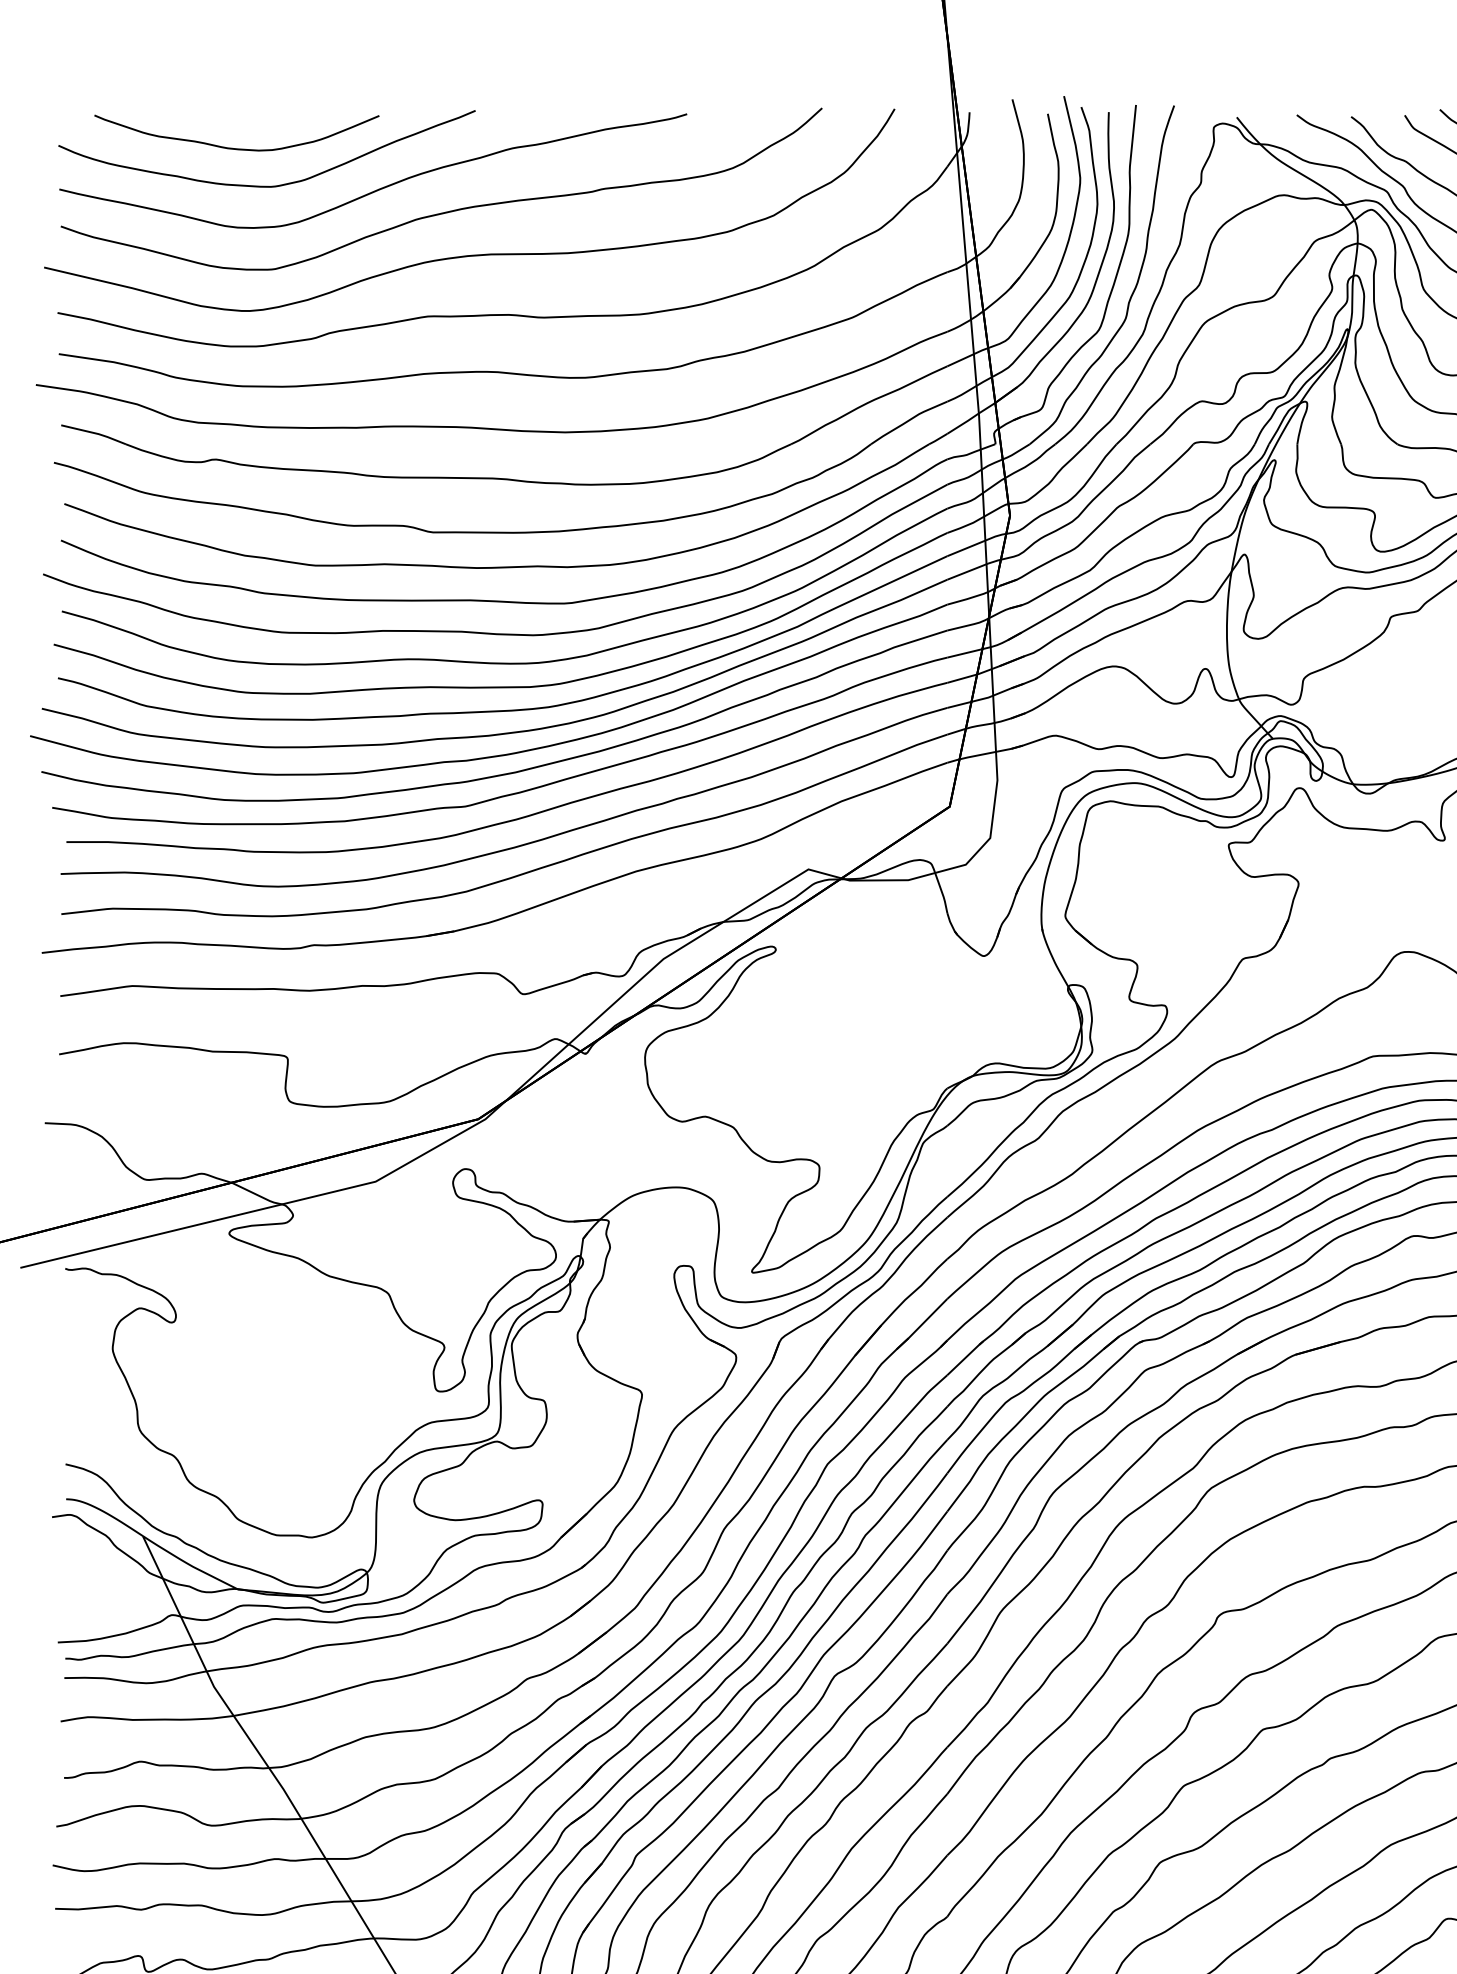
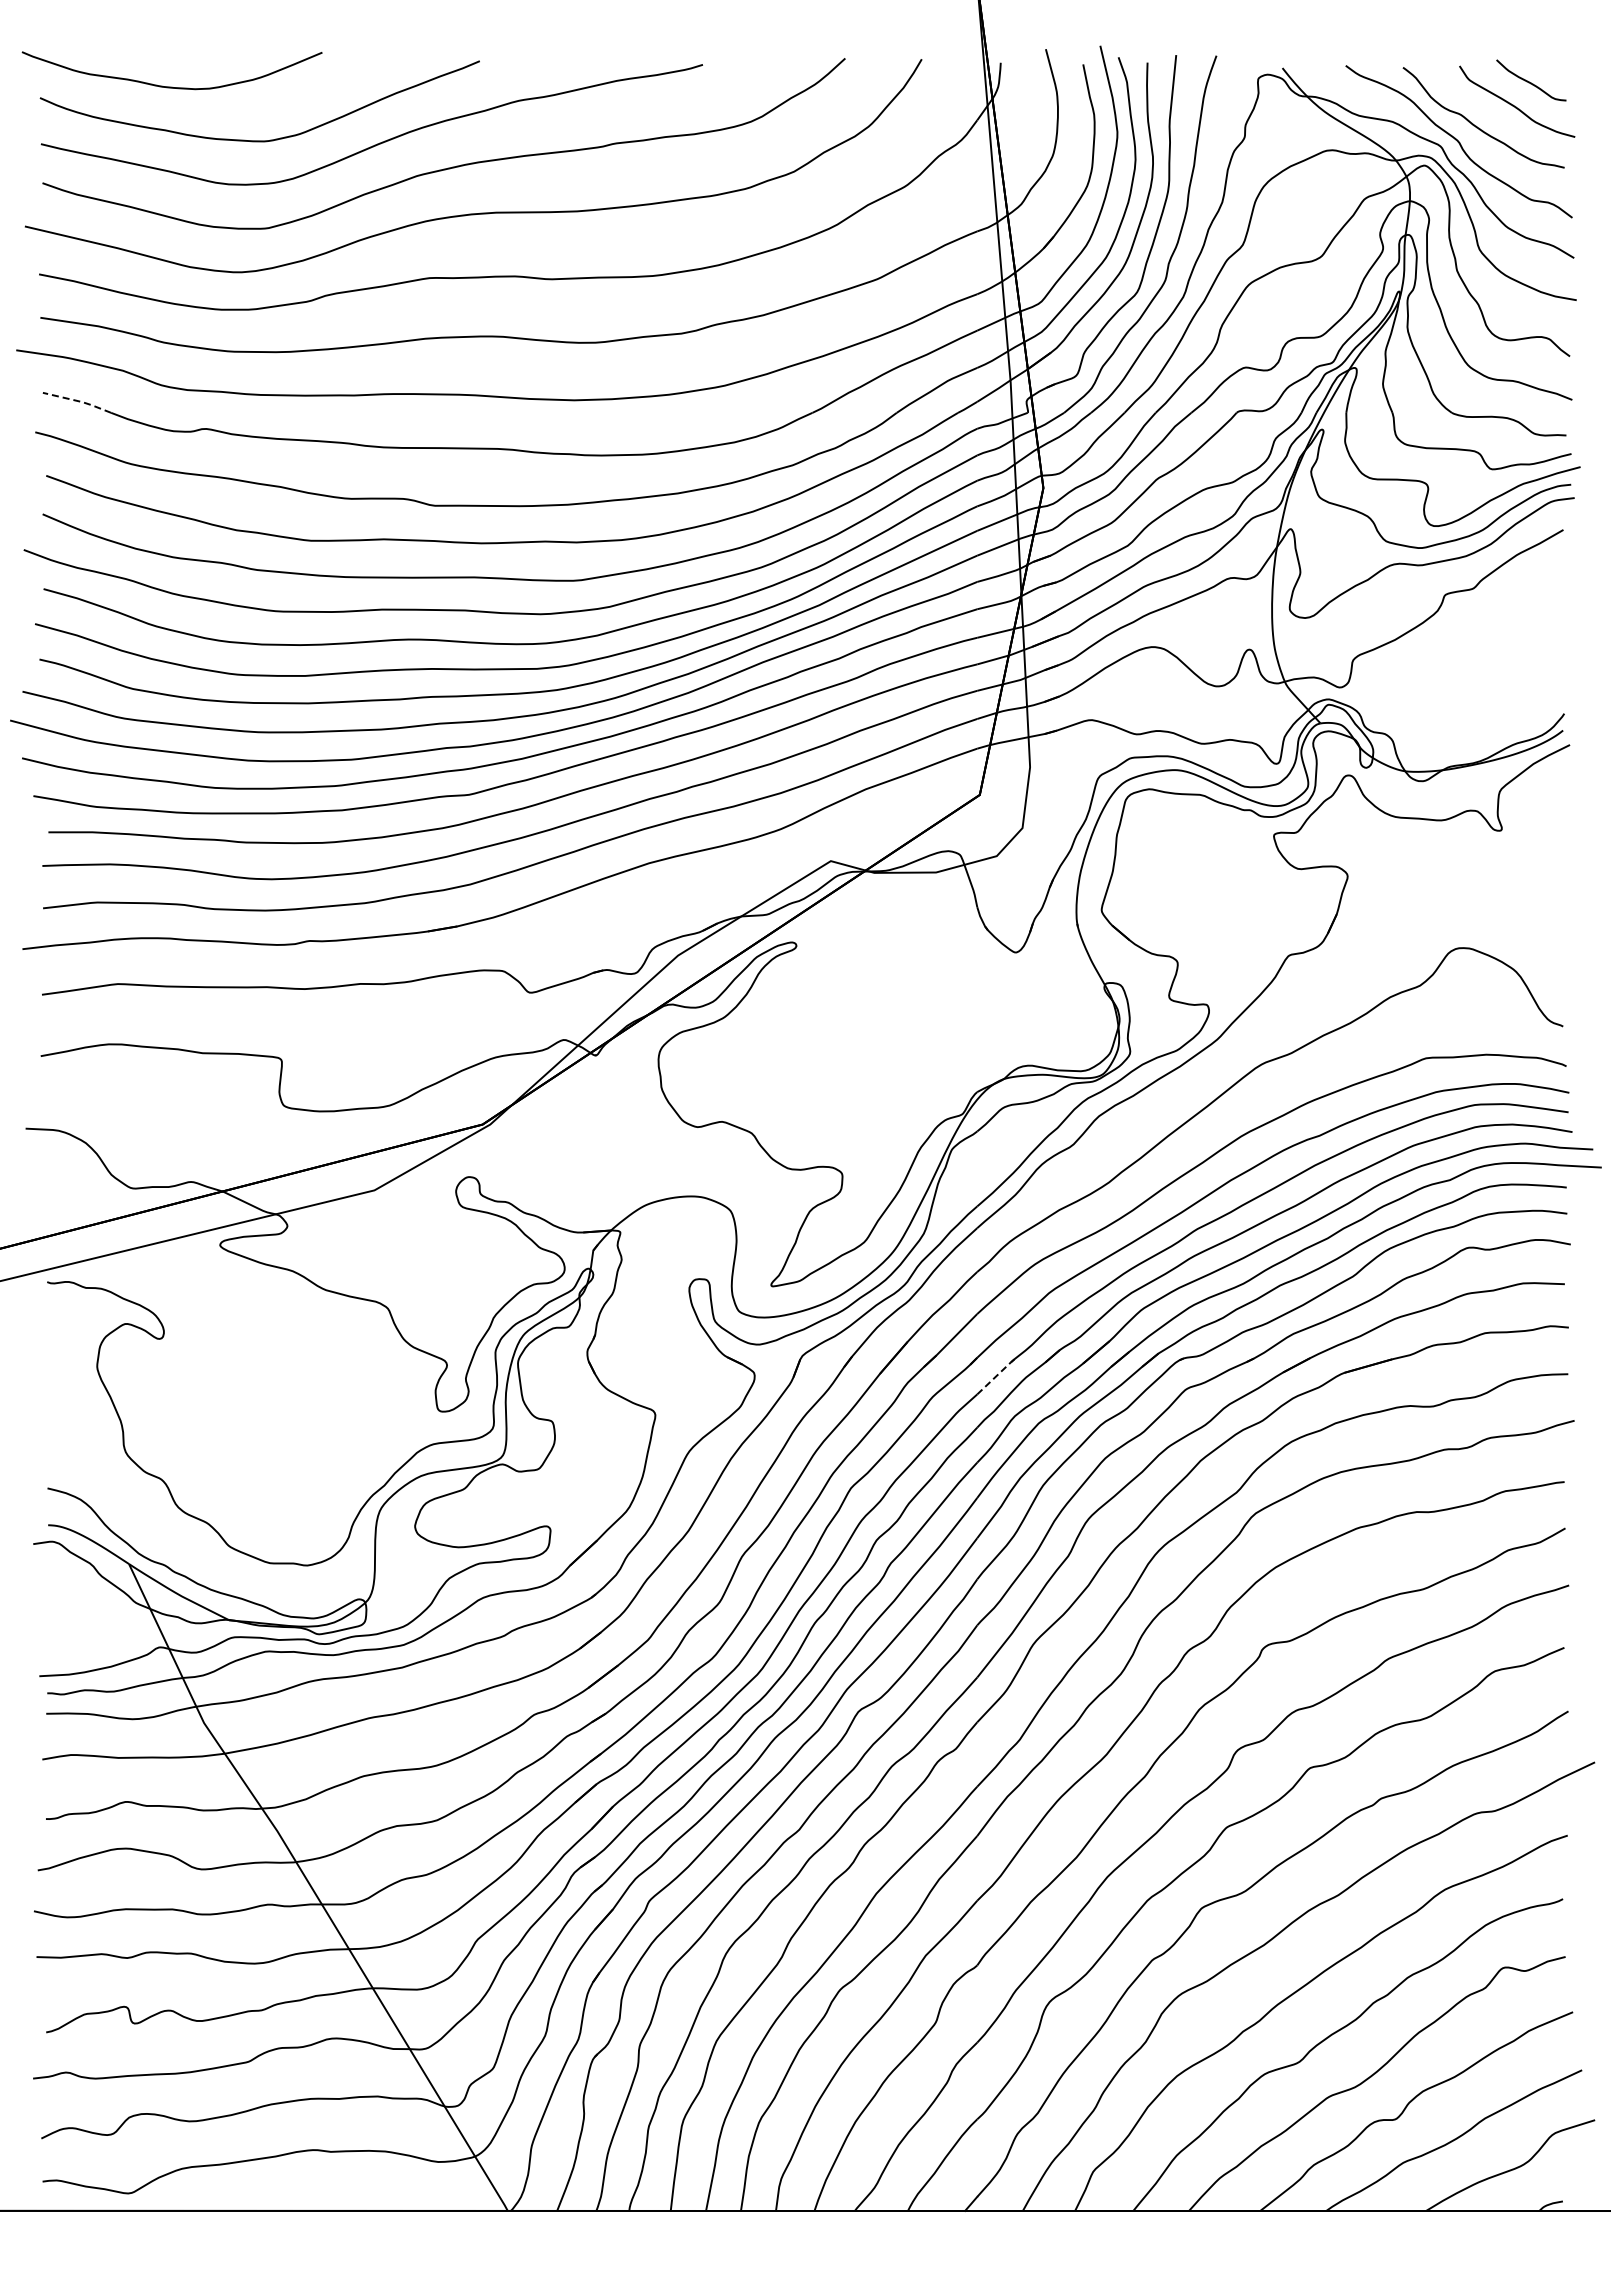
curve: (236, 148) -> (171, 86), moved
line: (94, 433) -> (78, 401), solid -> dashed
line: (965, 1357) -> (996, 1375), solid -> dashed

